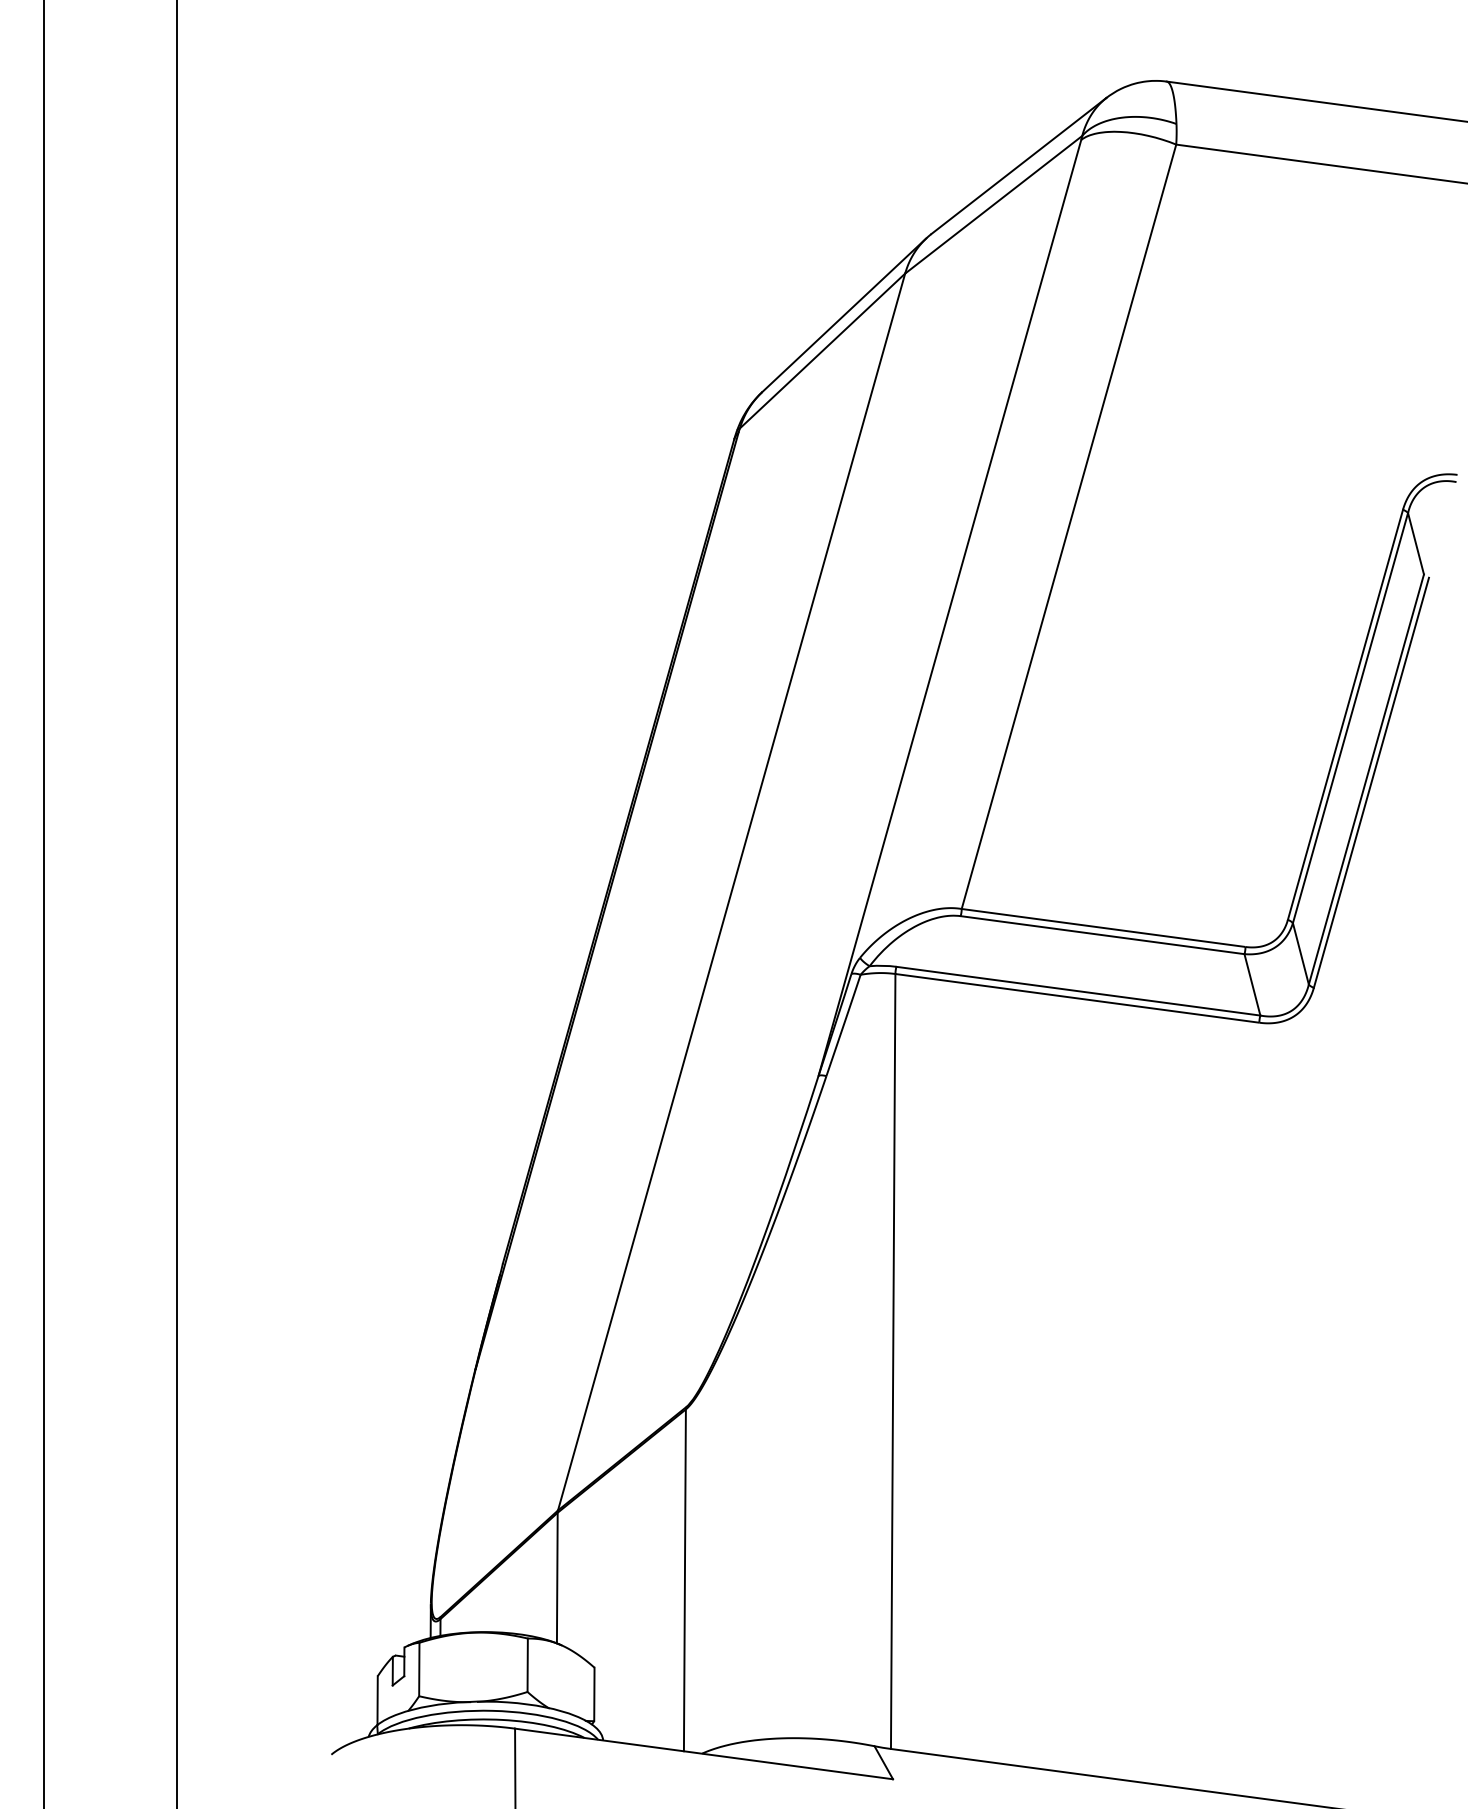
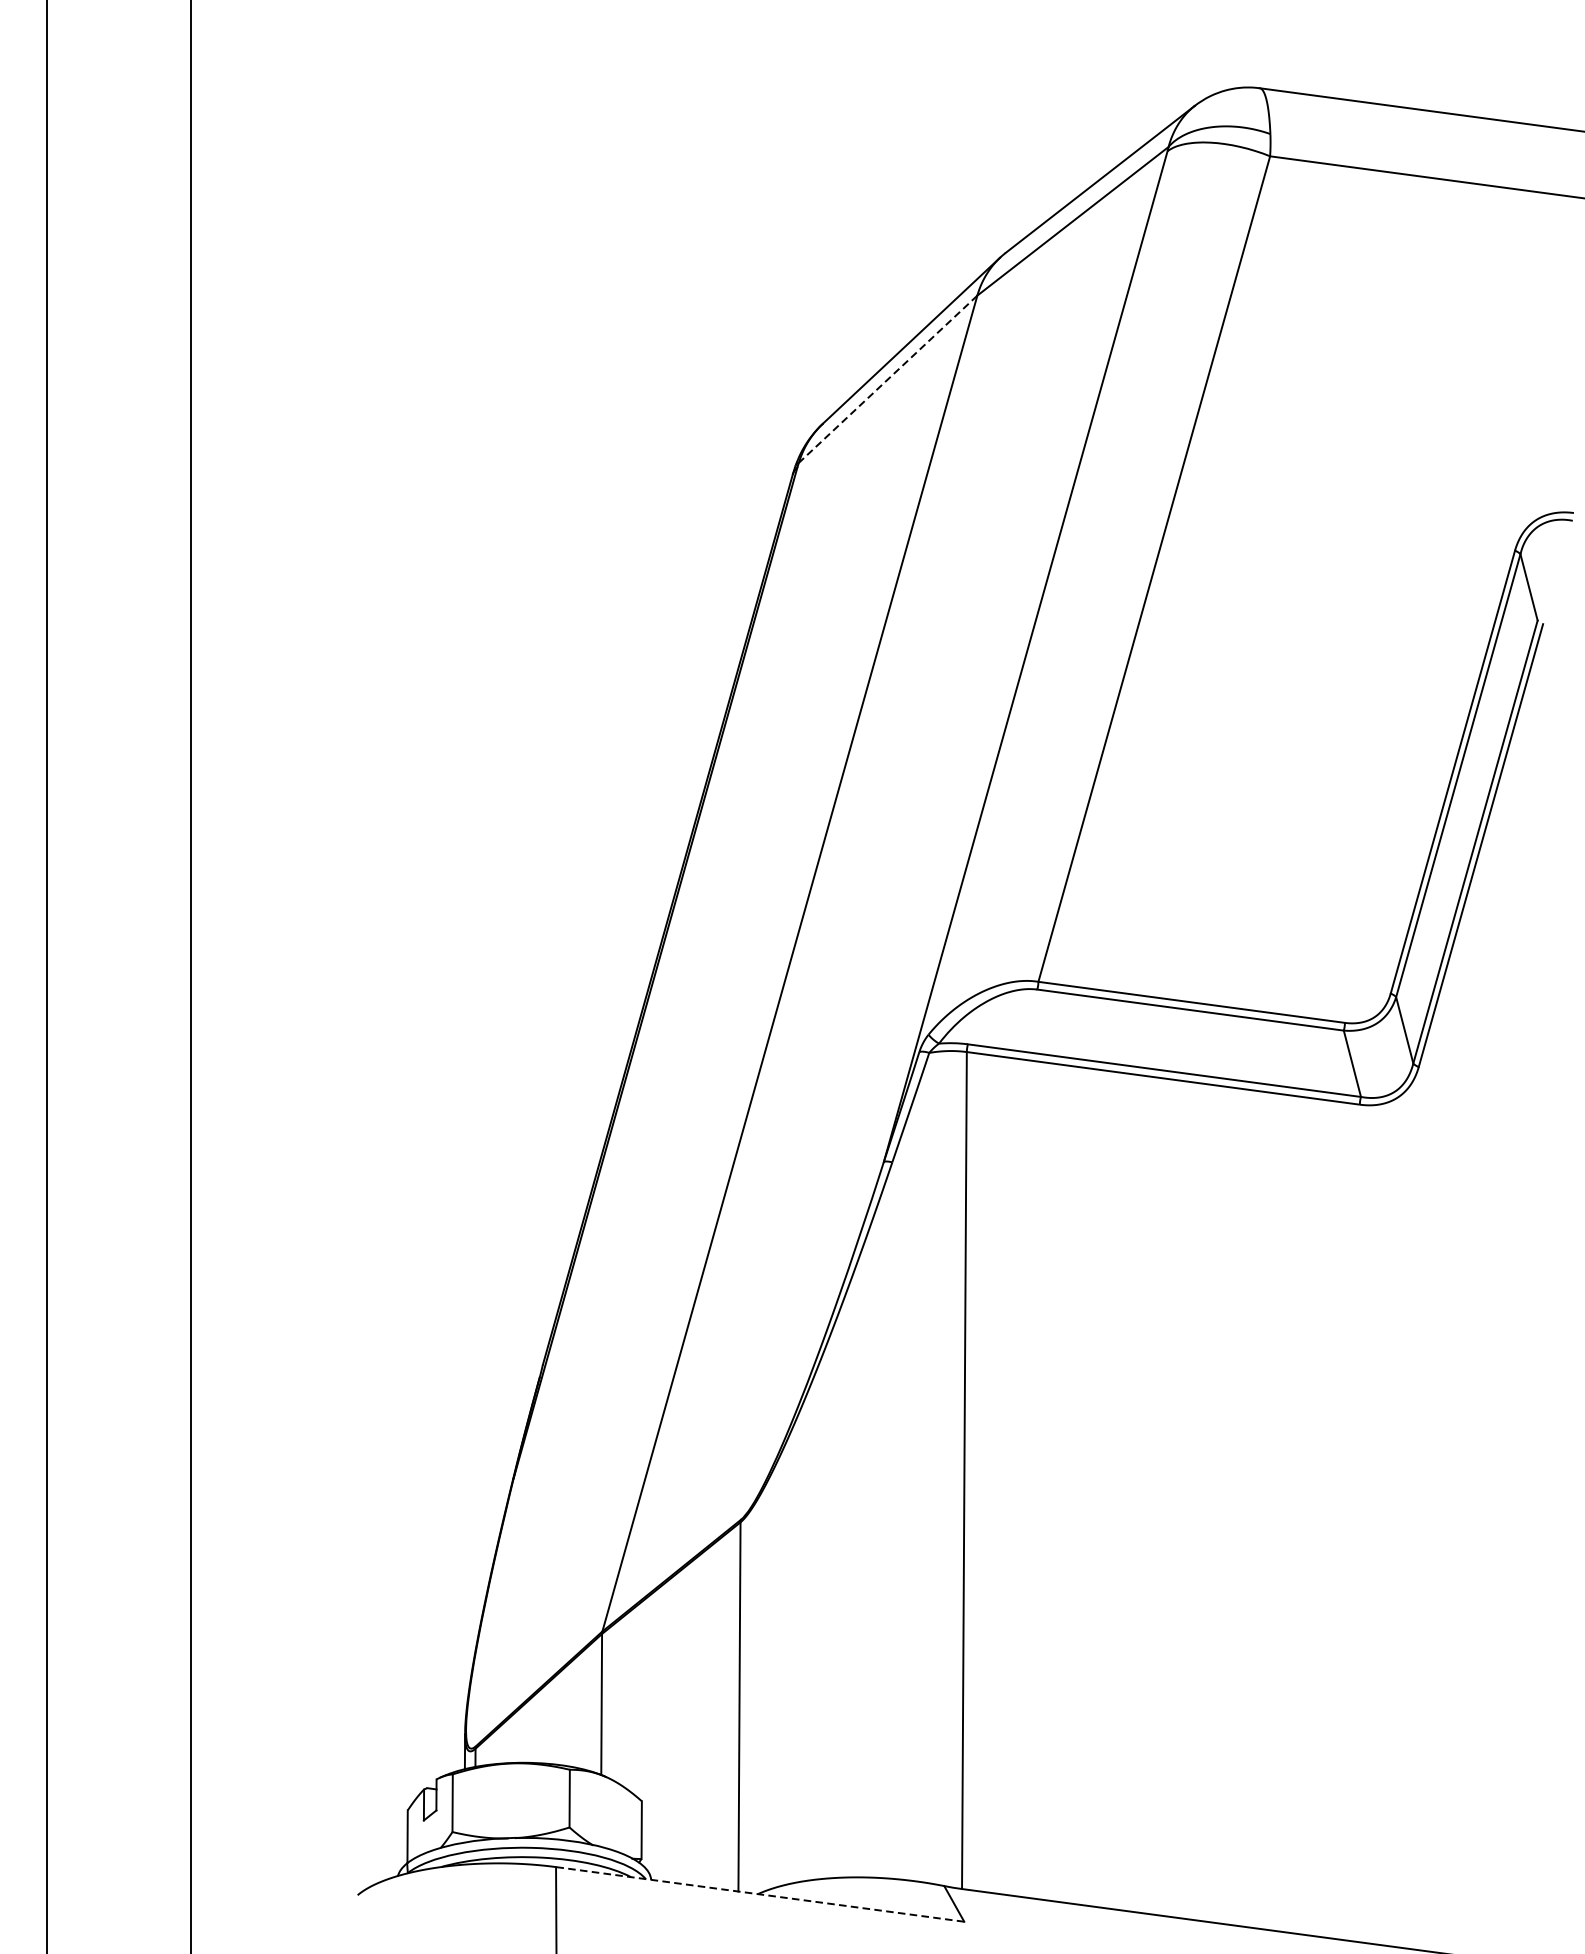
line: (822, 351) -> (888, 379), solid -> dashed
line: (704, 1753) -> (760, 1893), solid -> dashed

